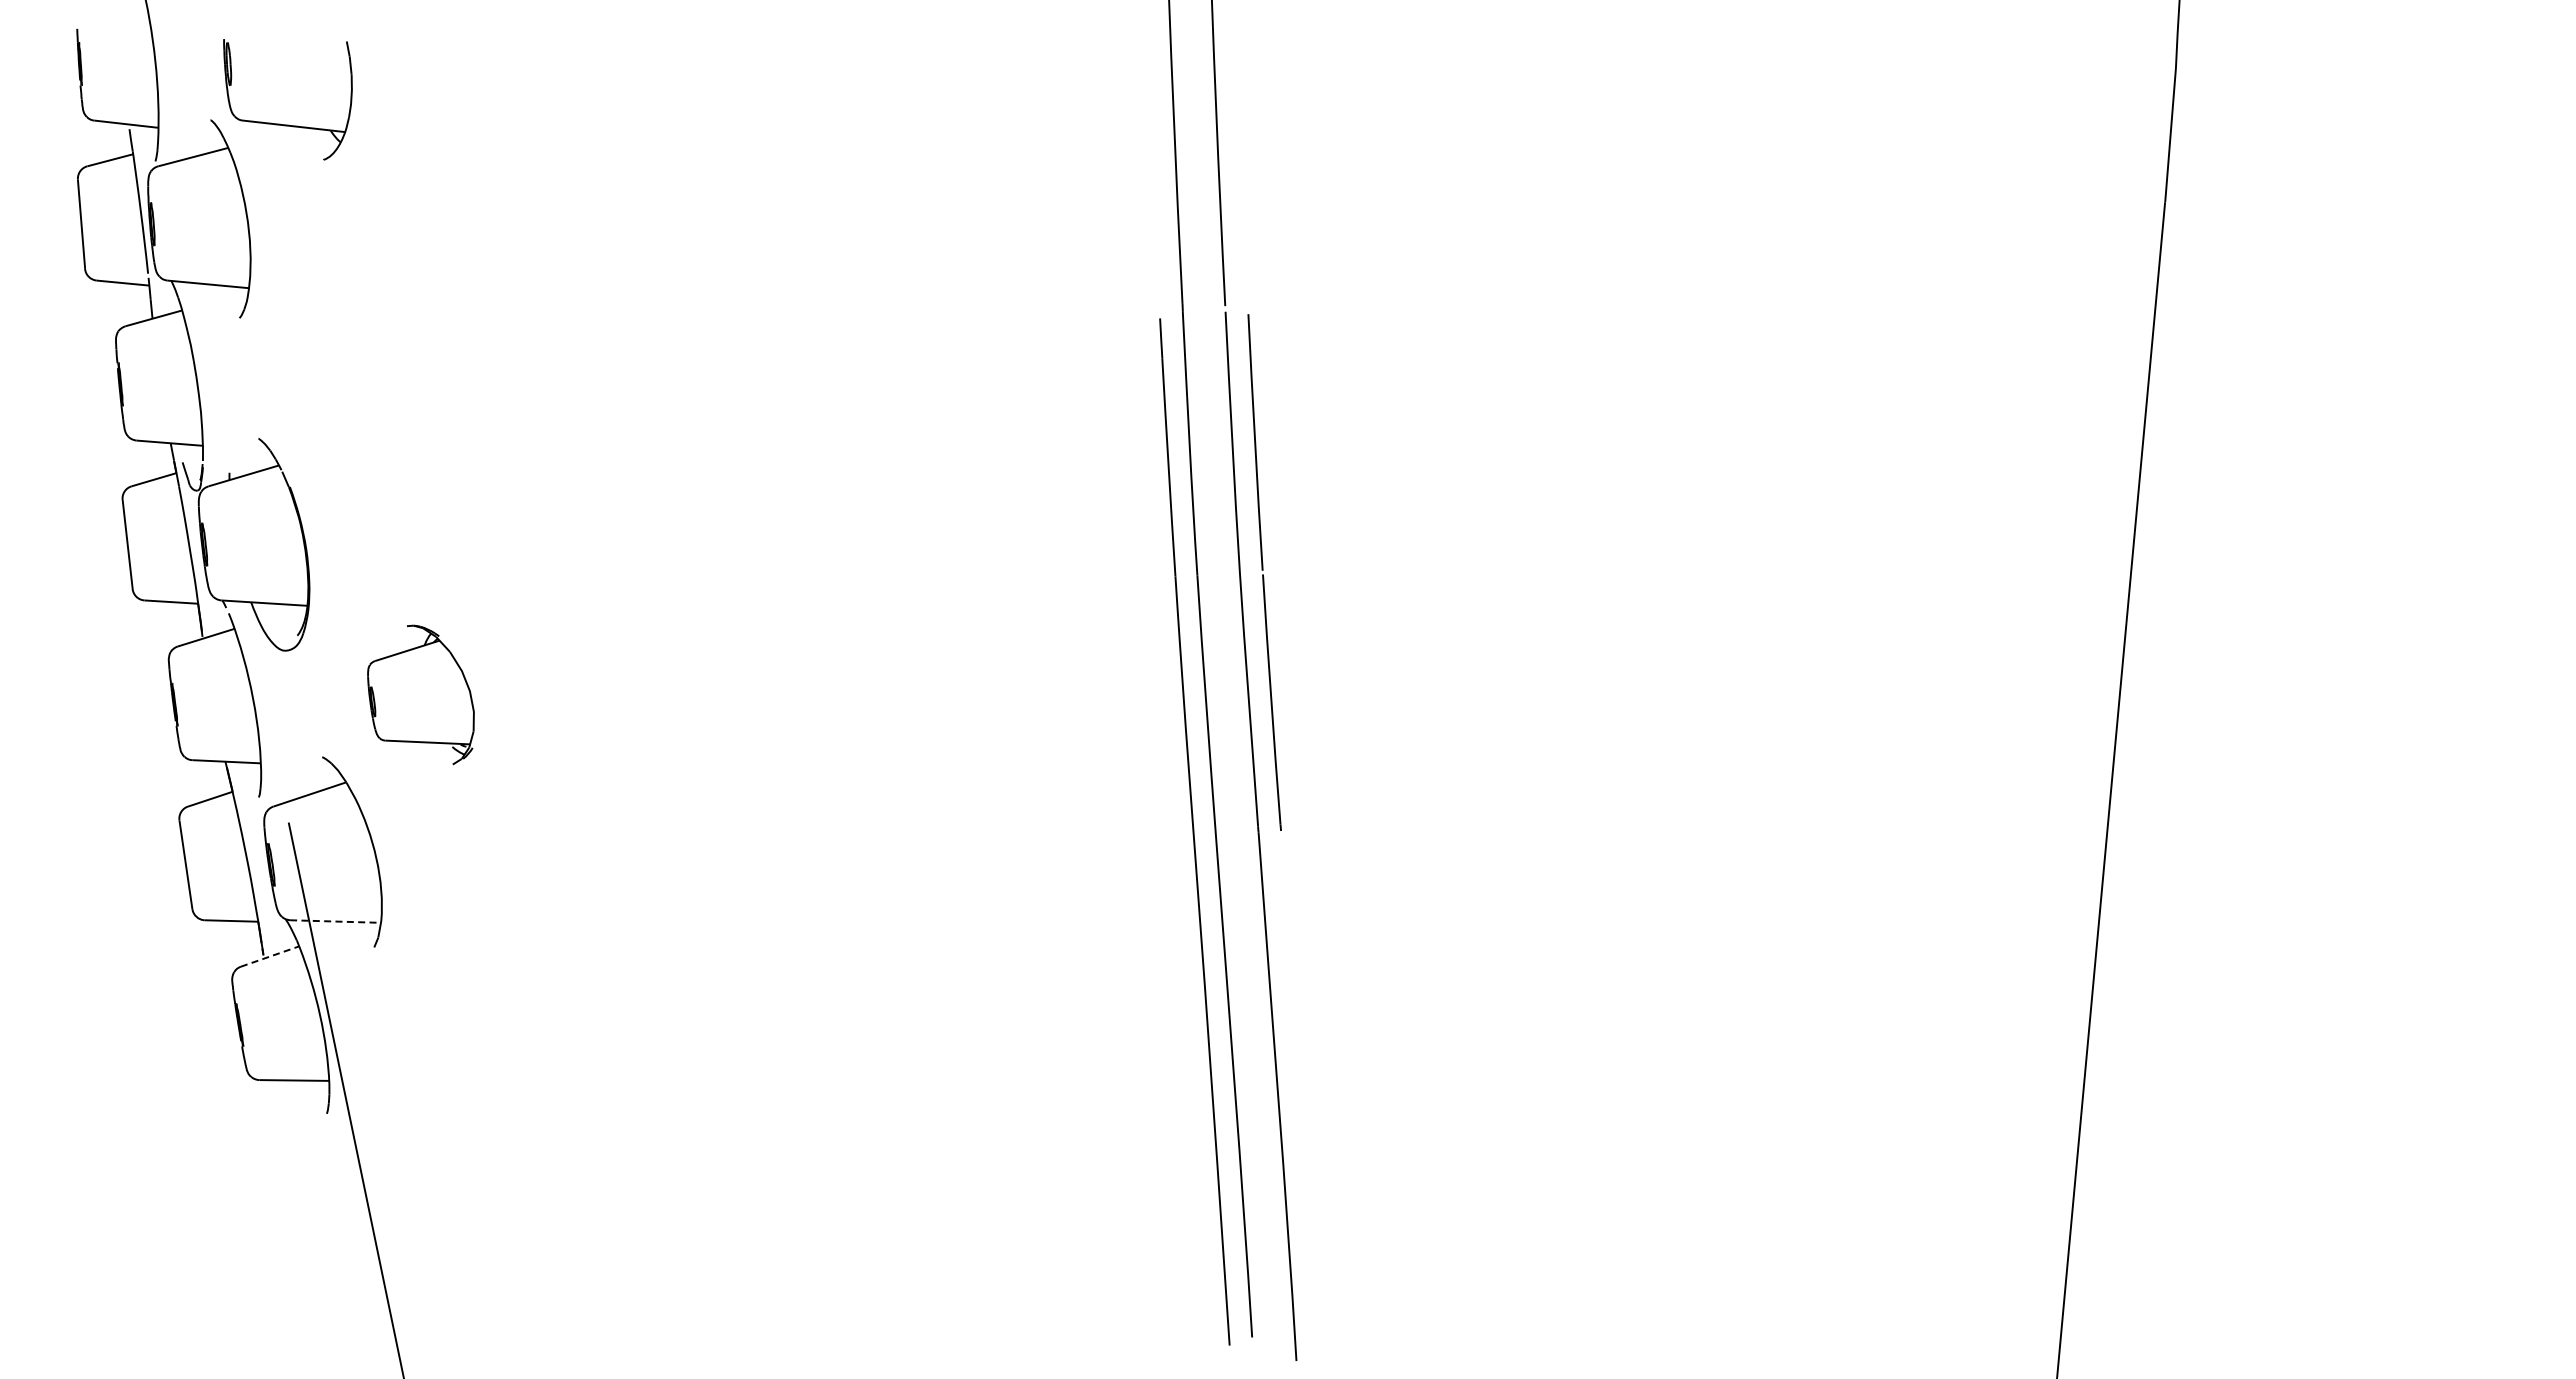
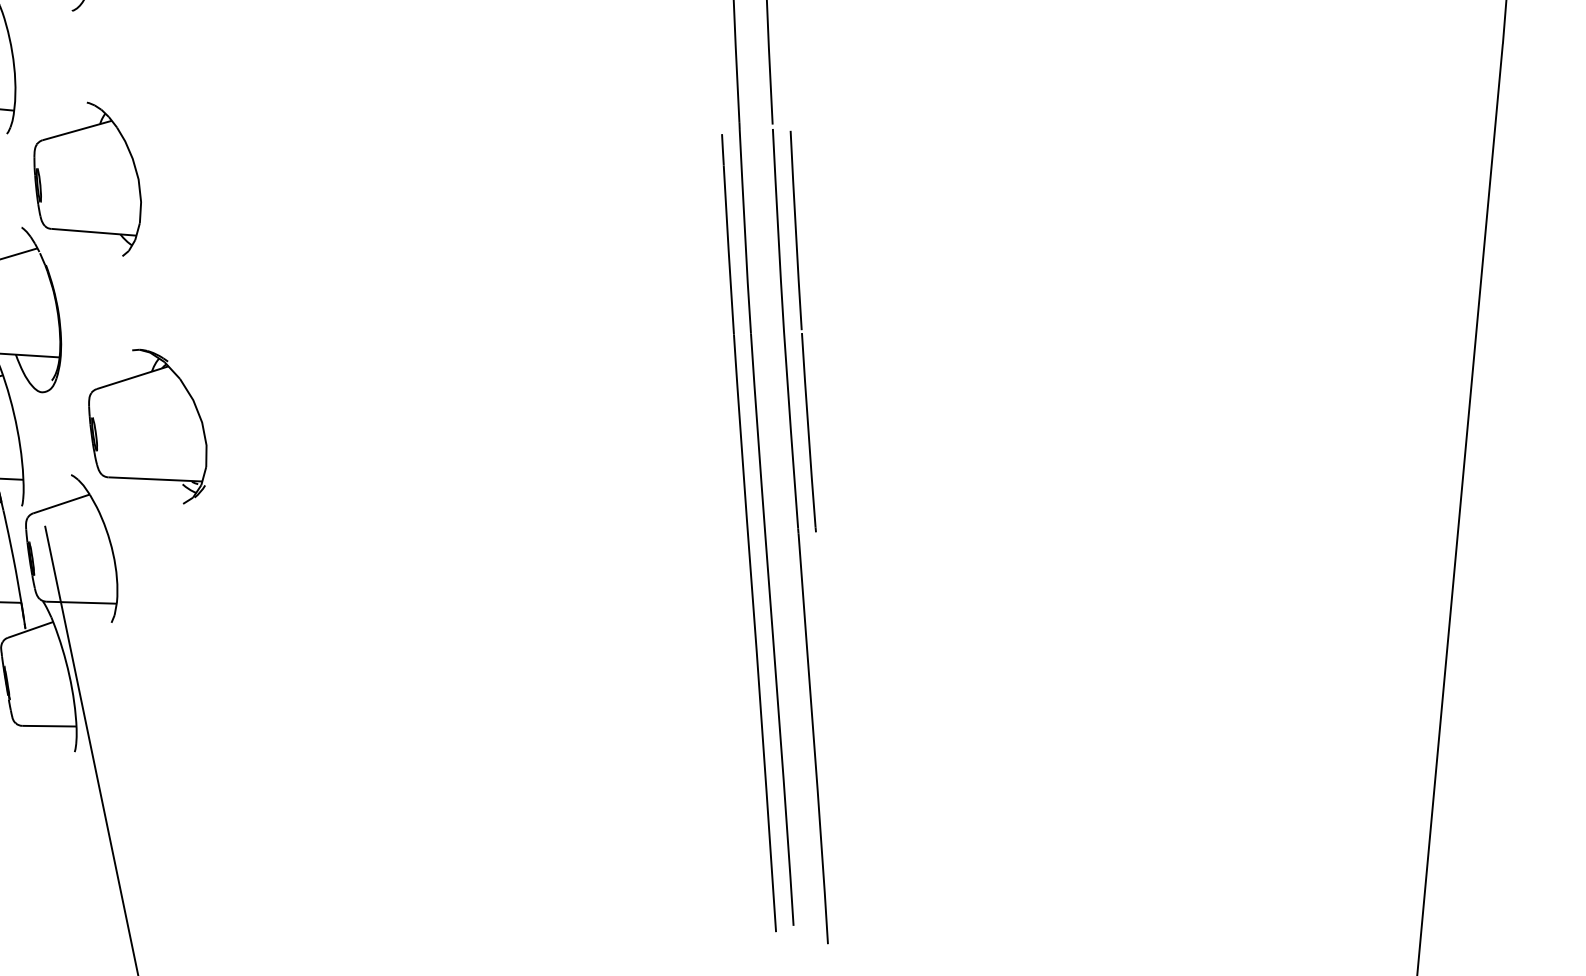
part: (343, 376) -> (87, 179), added
part: (420, 694) -> (147, 426), size x1.43
line: (336, 921) -> (82, 602), dashed -> solid
line: (270, 956) -> (30, 629), dashed -> solid

